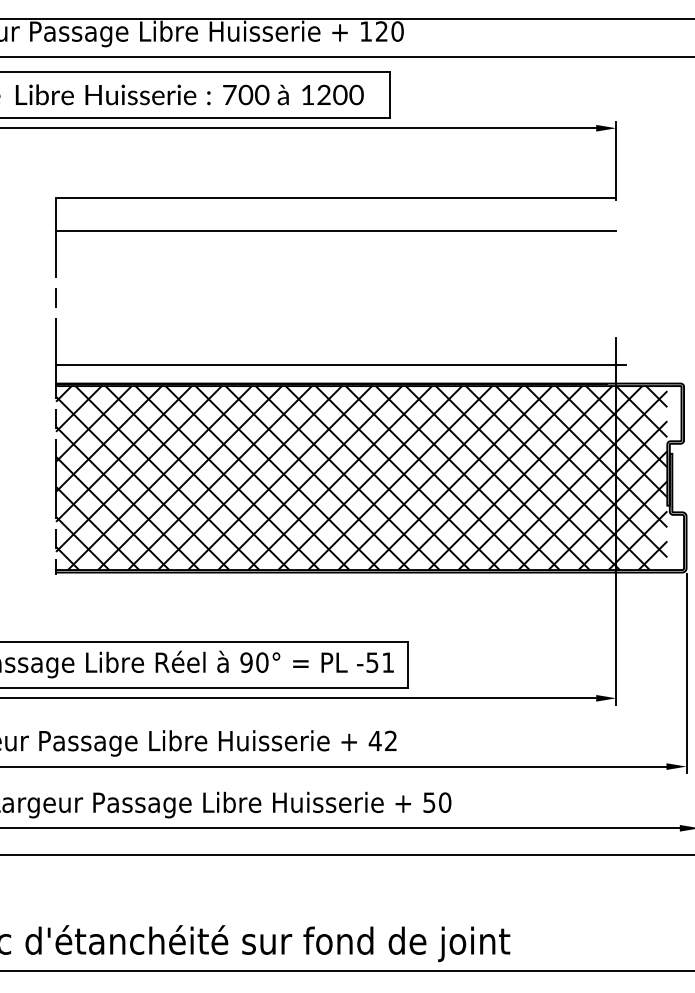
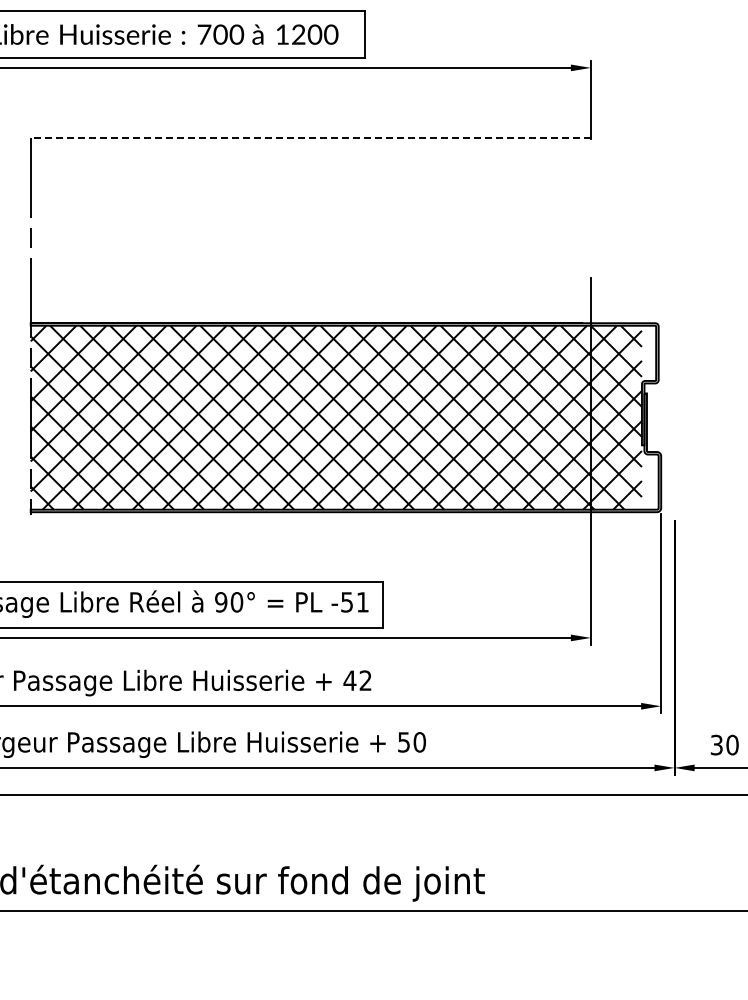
line: (335, 197) -> (310, 137), solid -> dashed
line: (335, 231) -> (310, 171), removed
line: (340, 364) -> (315, 304), removed

